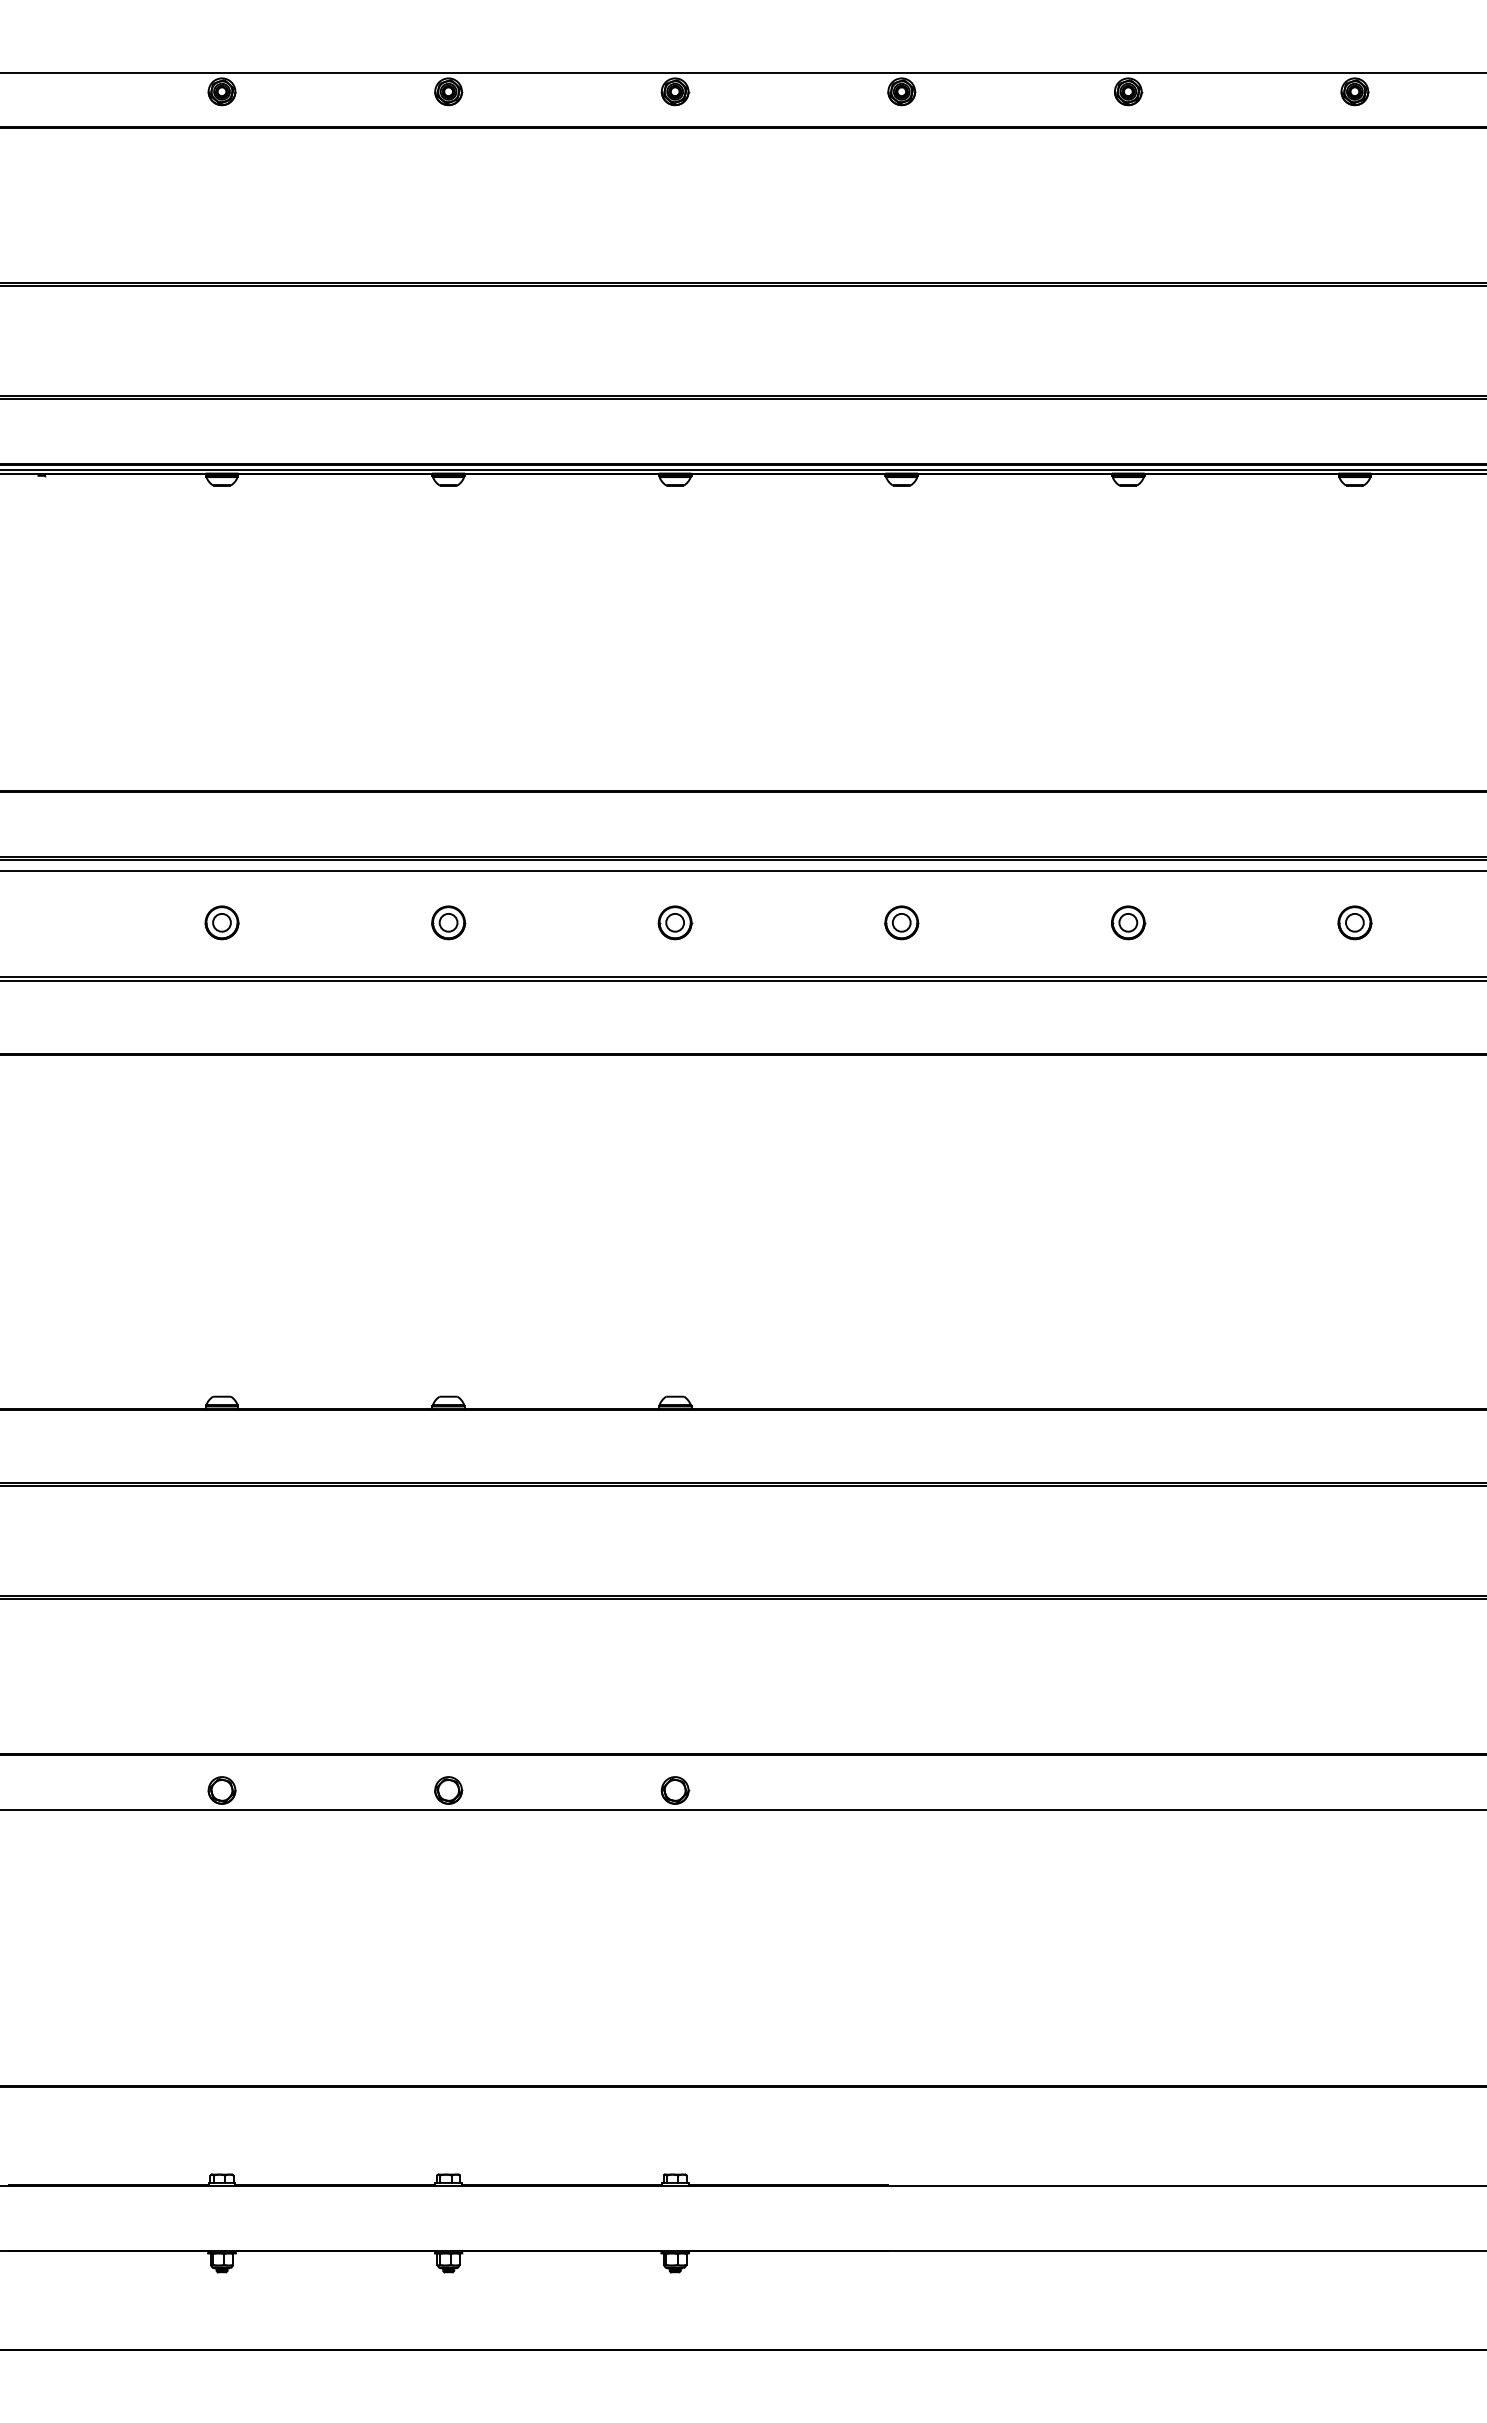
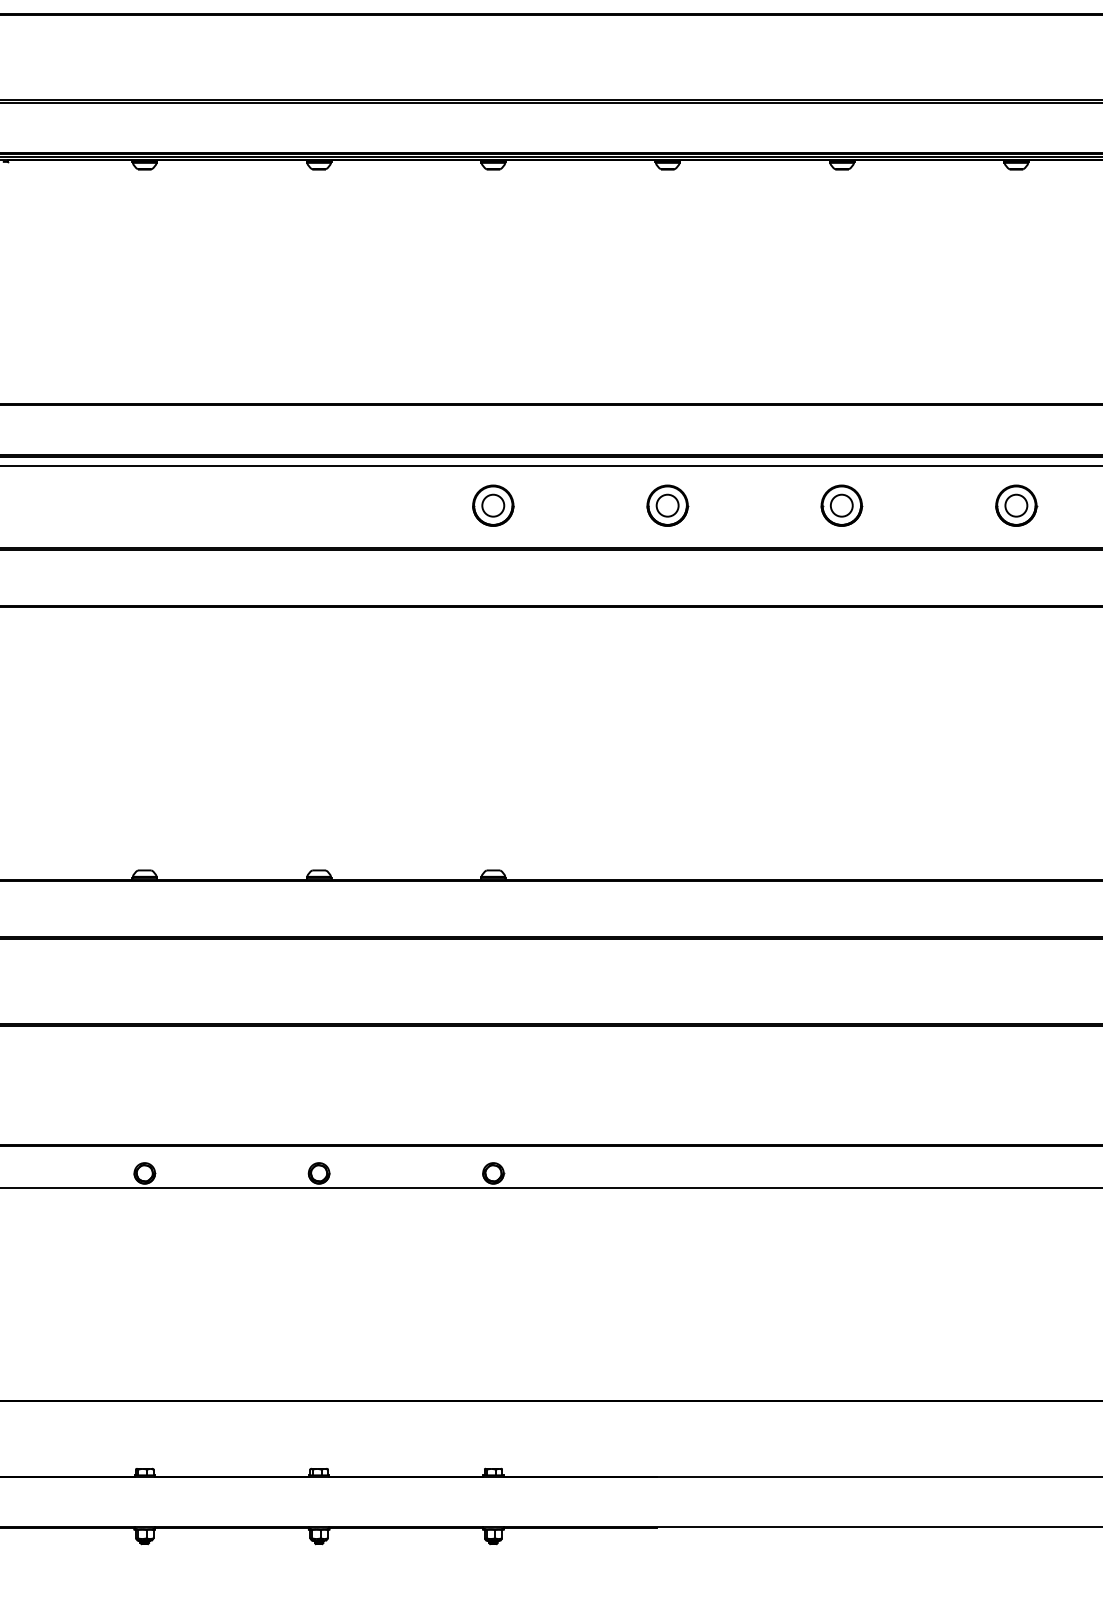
part: (221, 922) -> (144, 505), removed
part: (448, 922) -> (319, 505), removed
part: (675, 922) -> (493, 505), size x1.6
part: (901, 922) -> (667, 505), size x1.6
part: (1128, 922) -> (842, 505), size x1.6
part: (1354, 922) -> (1016, 505), size x1.6

